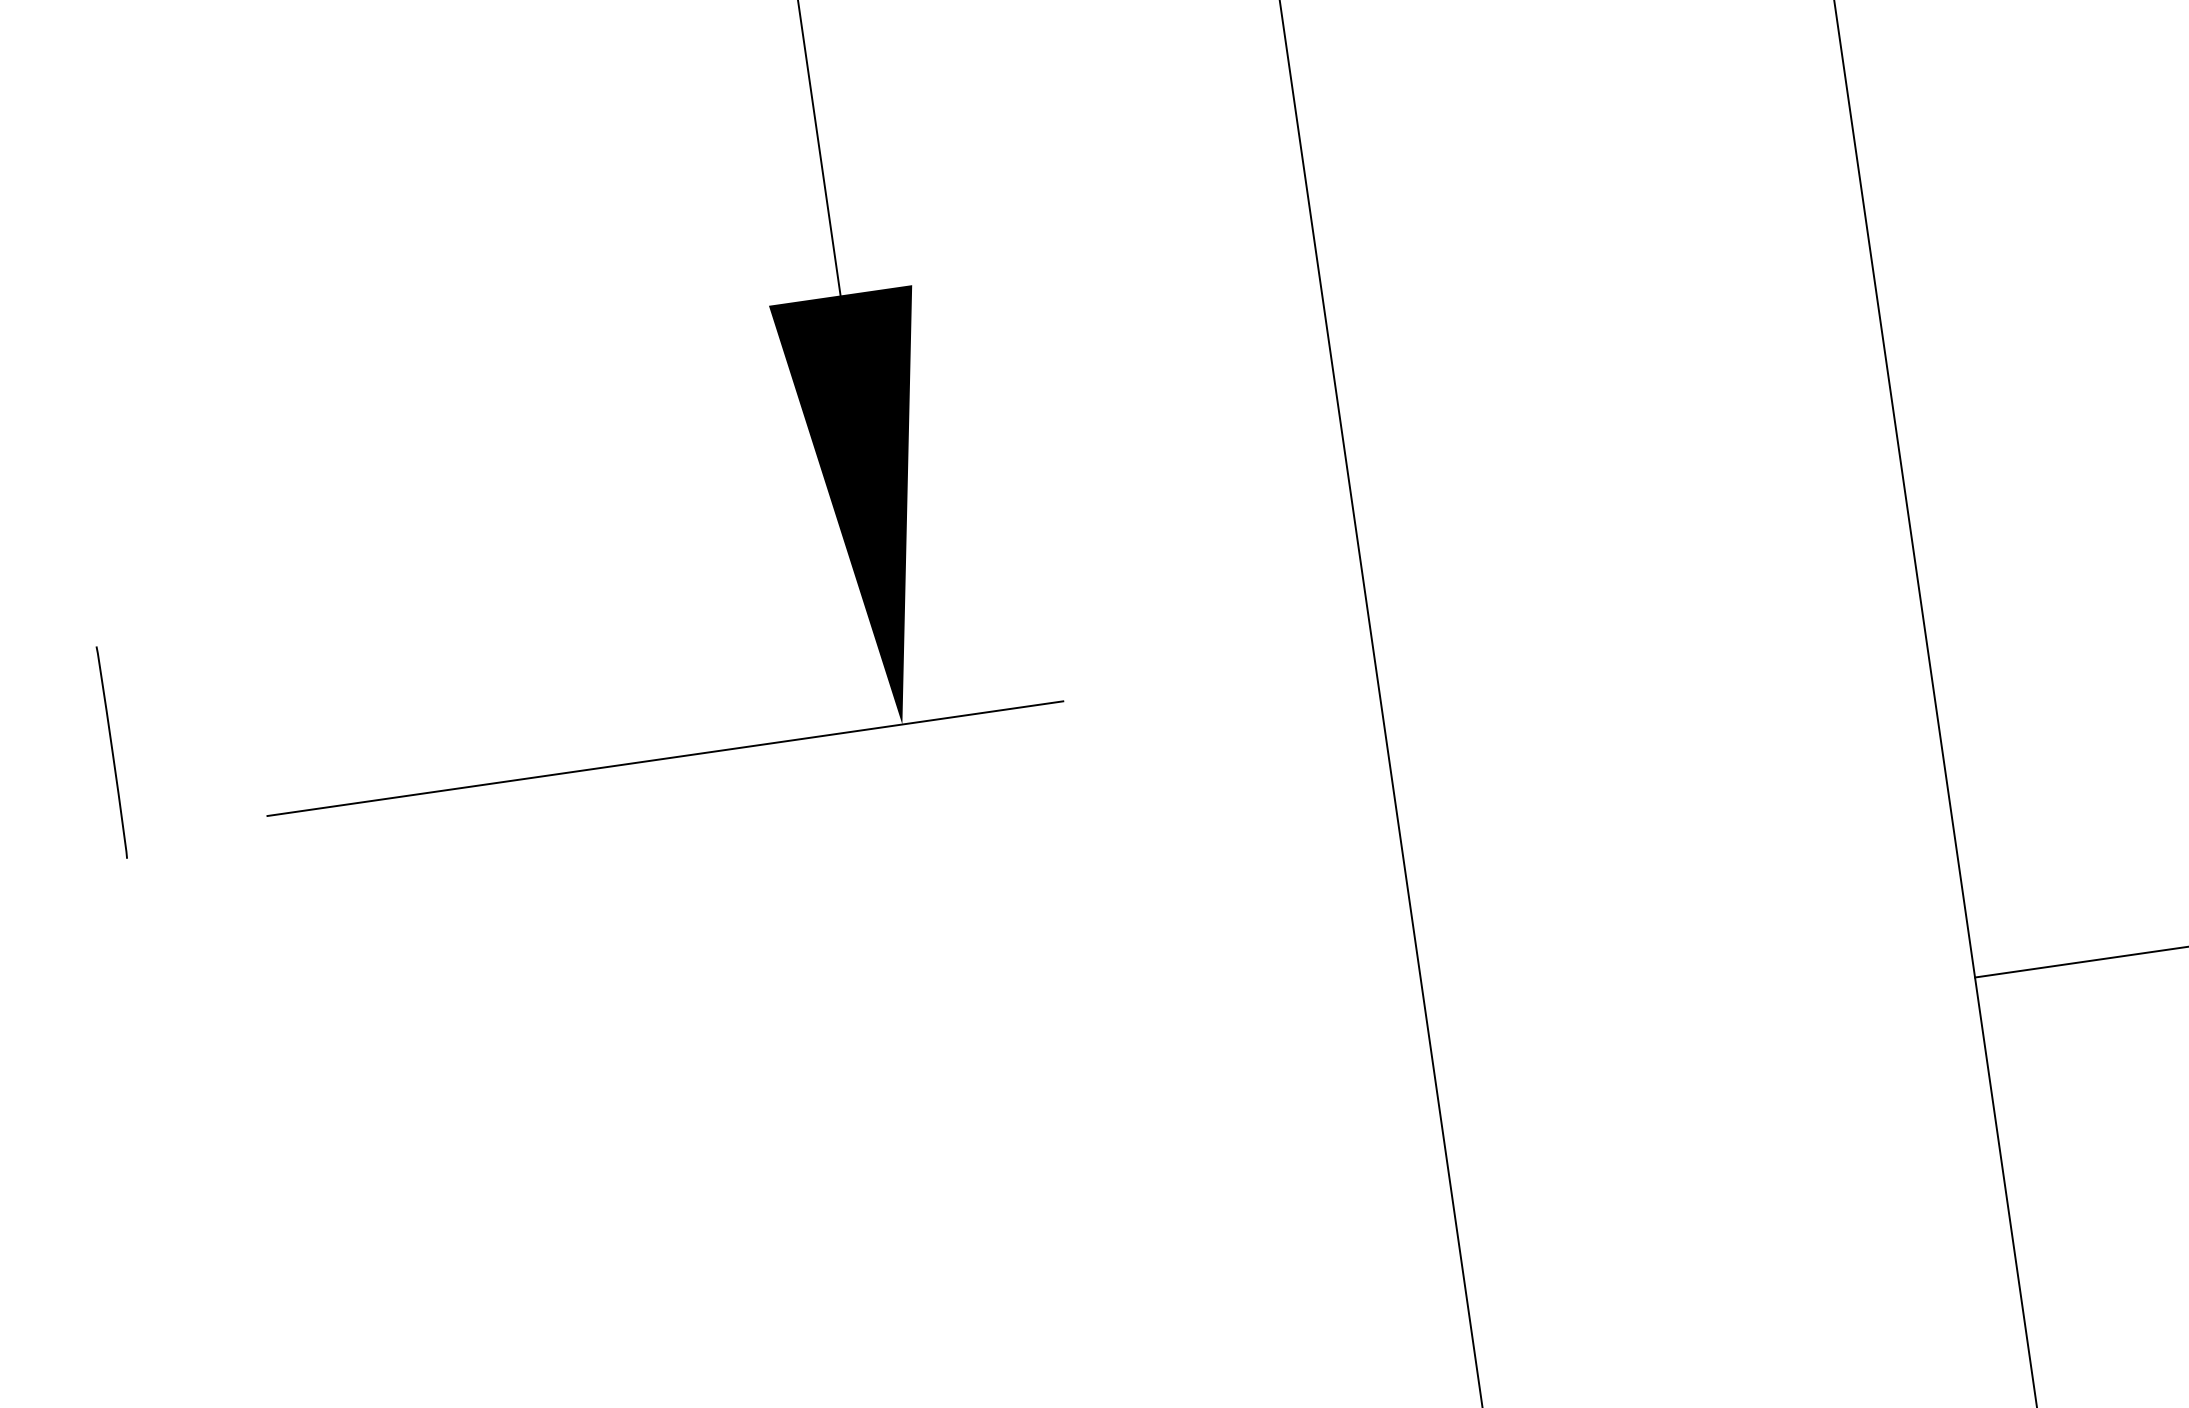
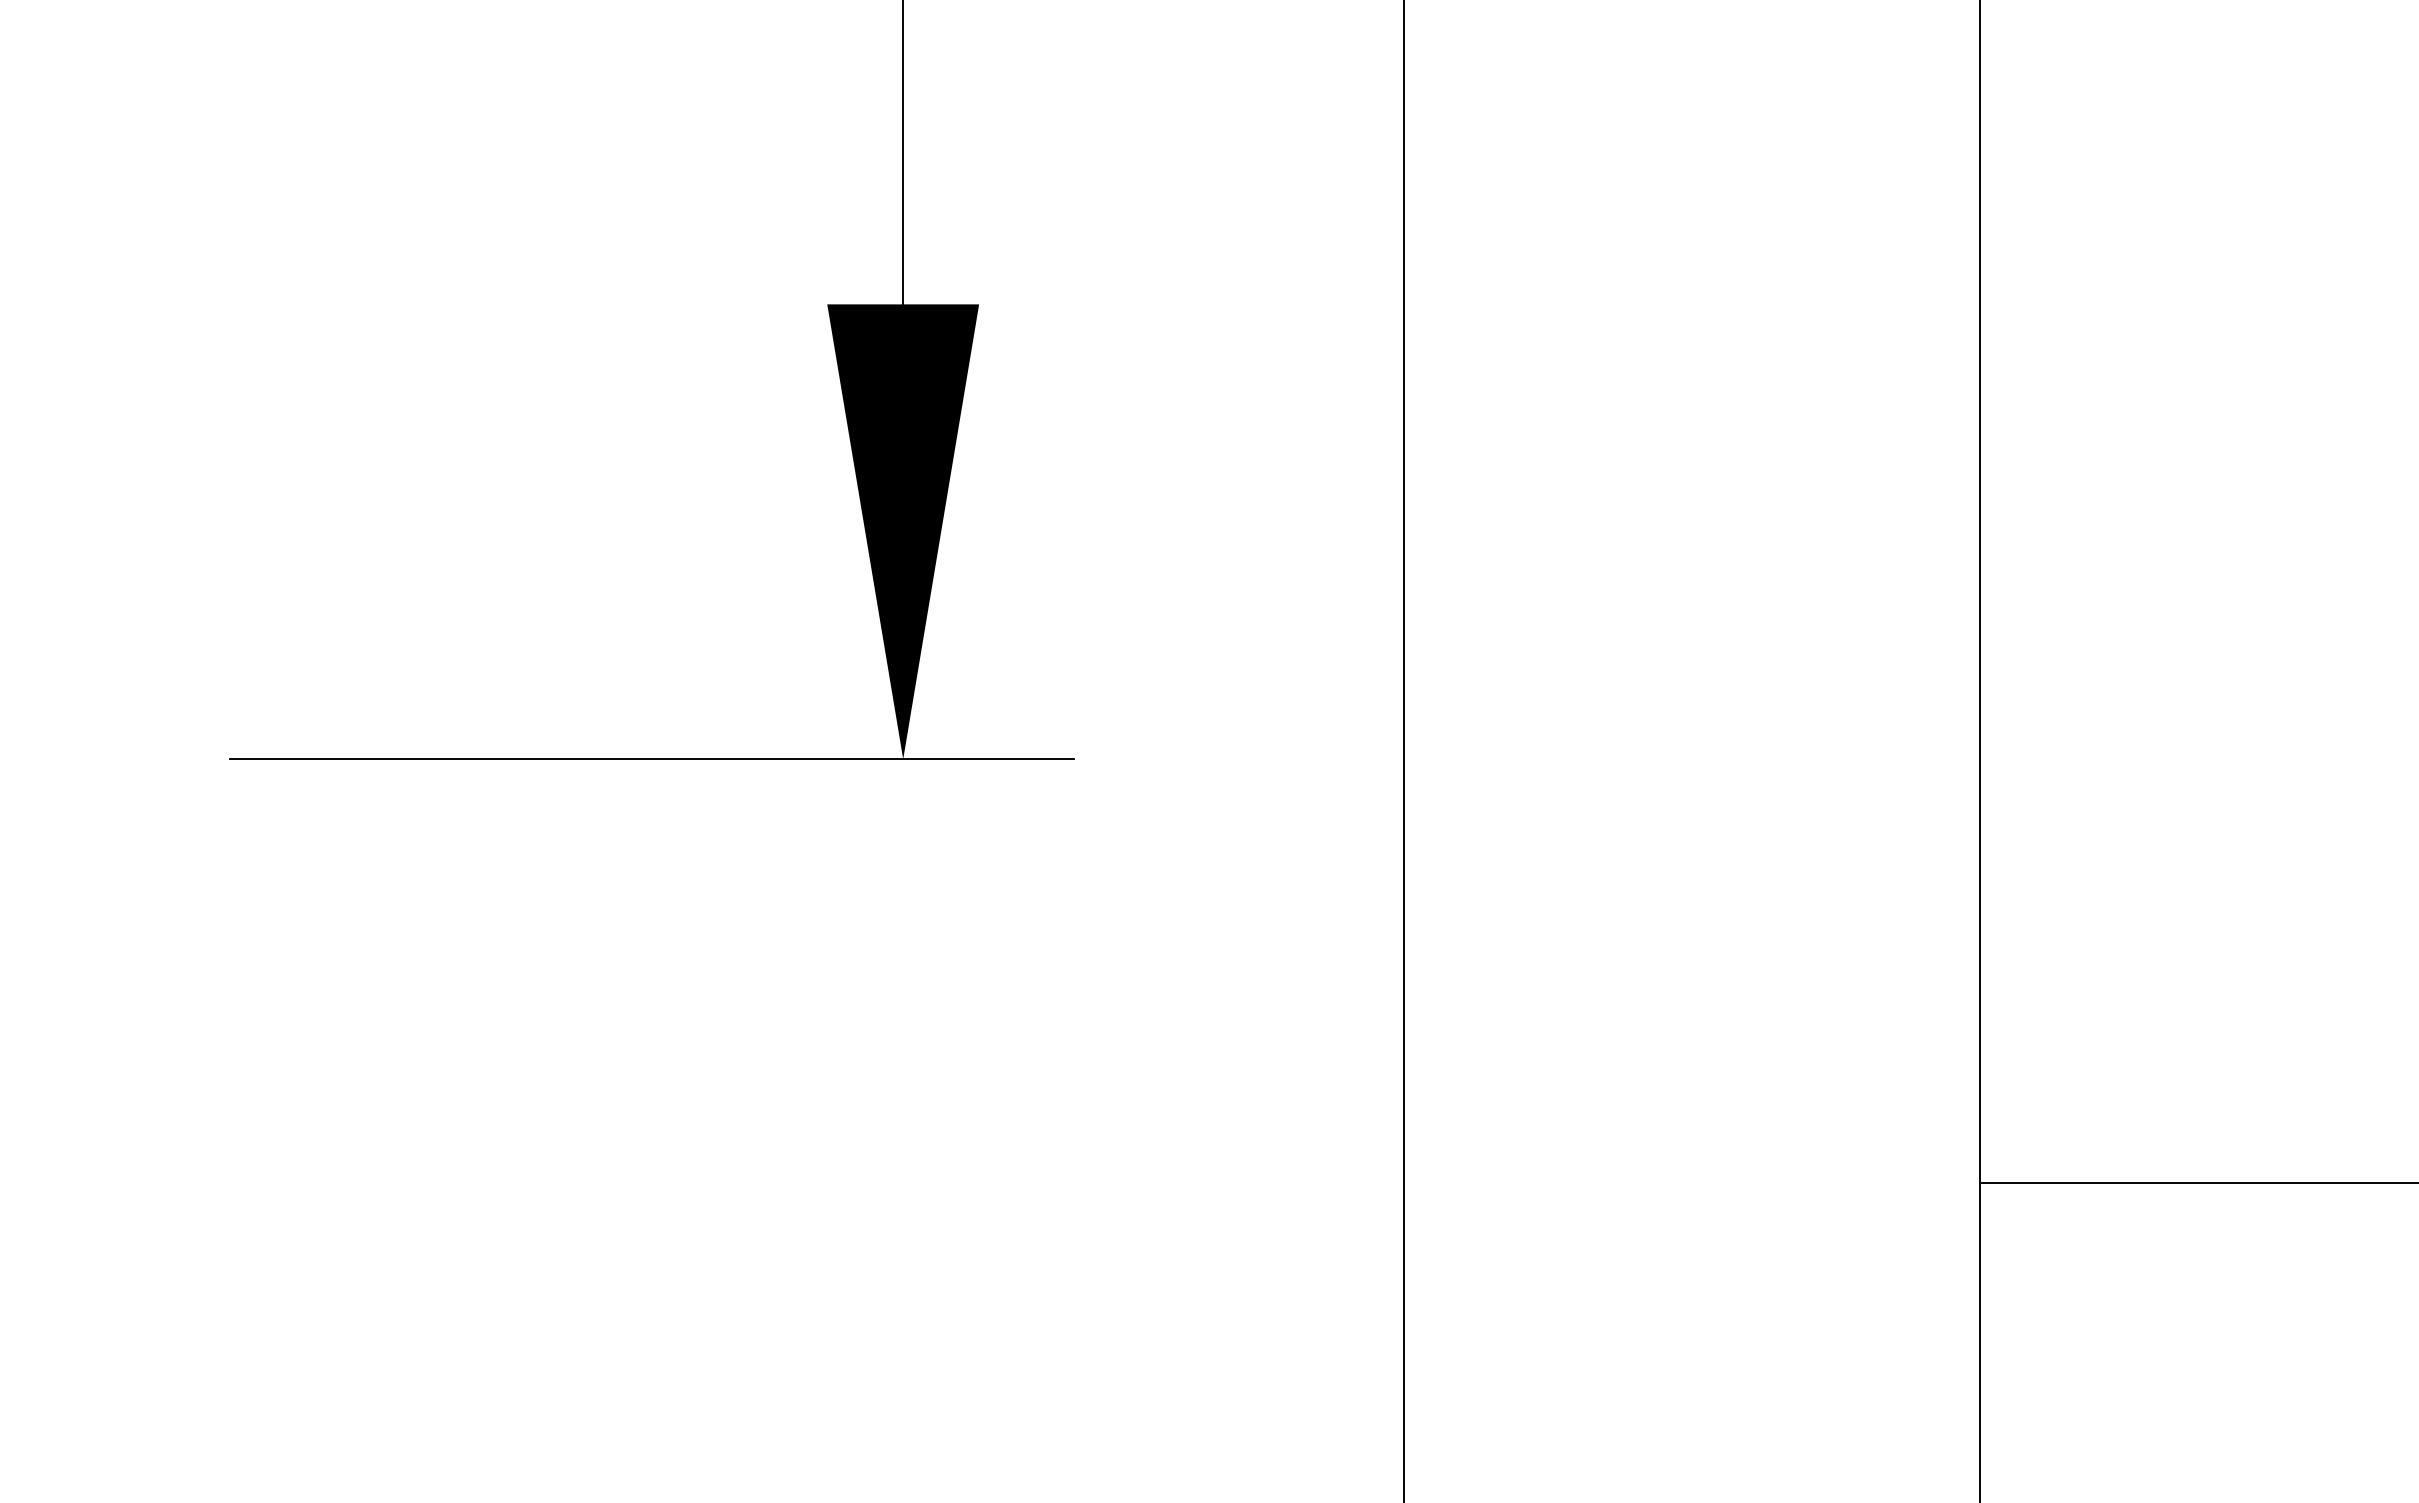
line: (112, 751) -> (78, 669), removed

